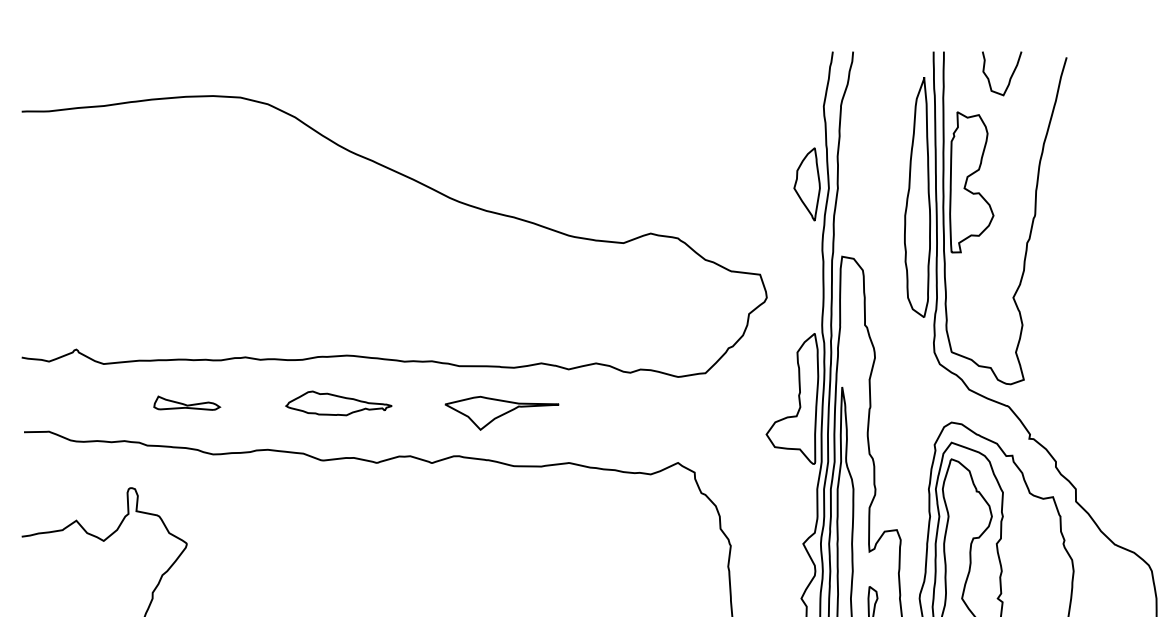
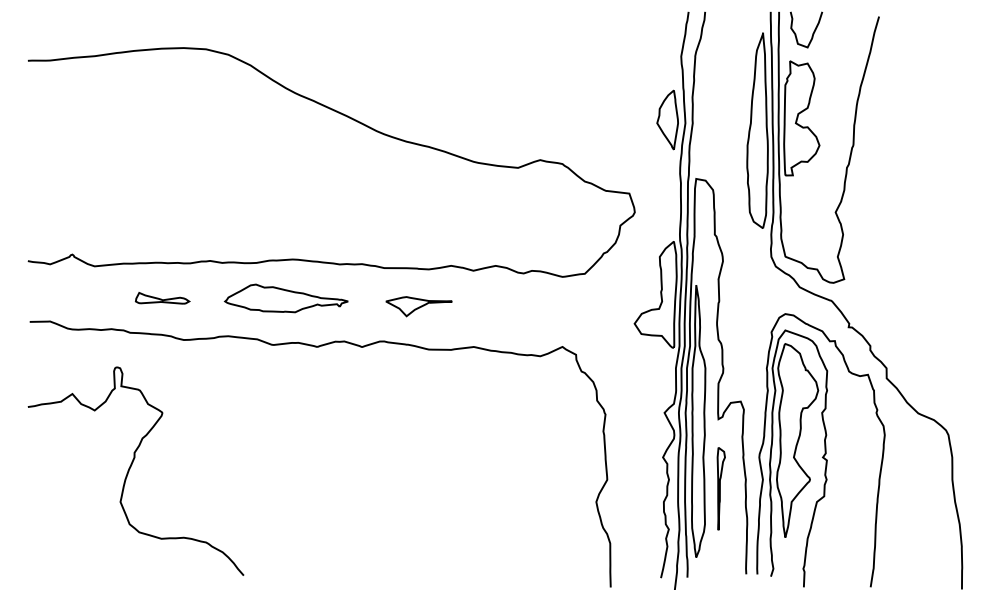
curve: (1009, 78) -> (812, 33), moved
part: (337, 403) -> (285, 298), size x1.43
part: (501, 413) -> (418, 306), size x0.71

